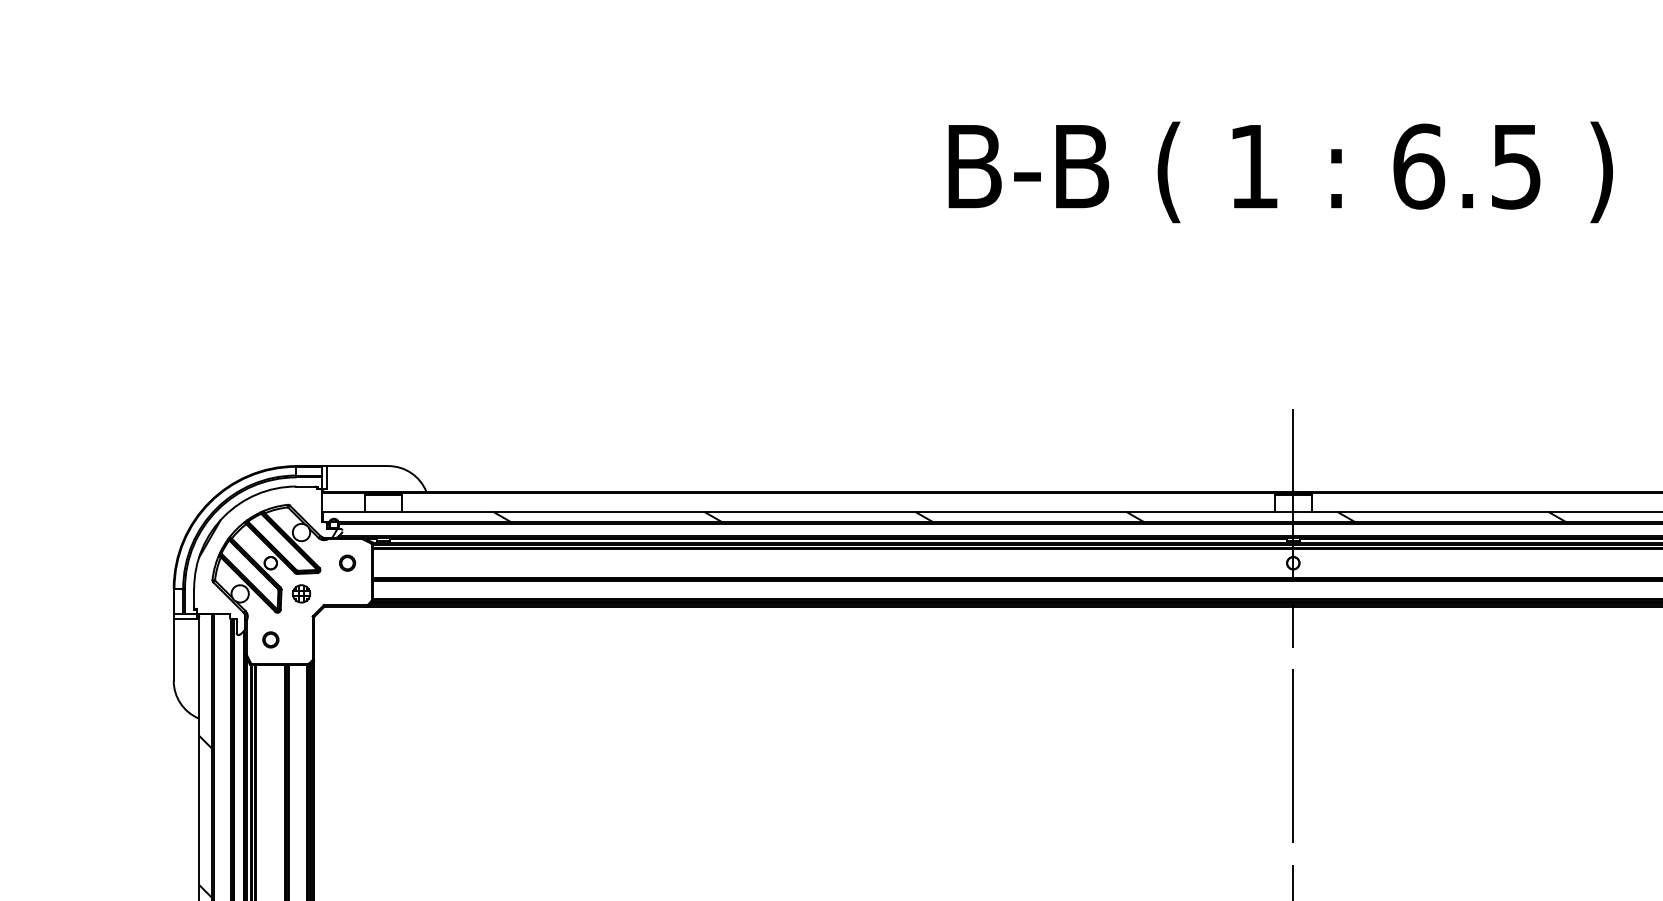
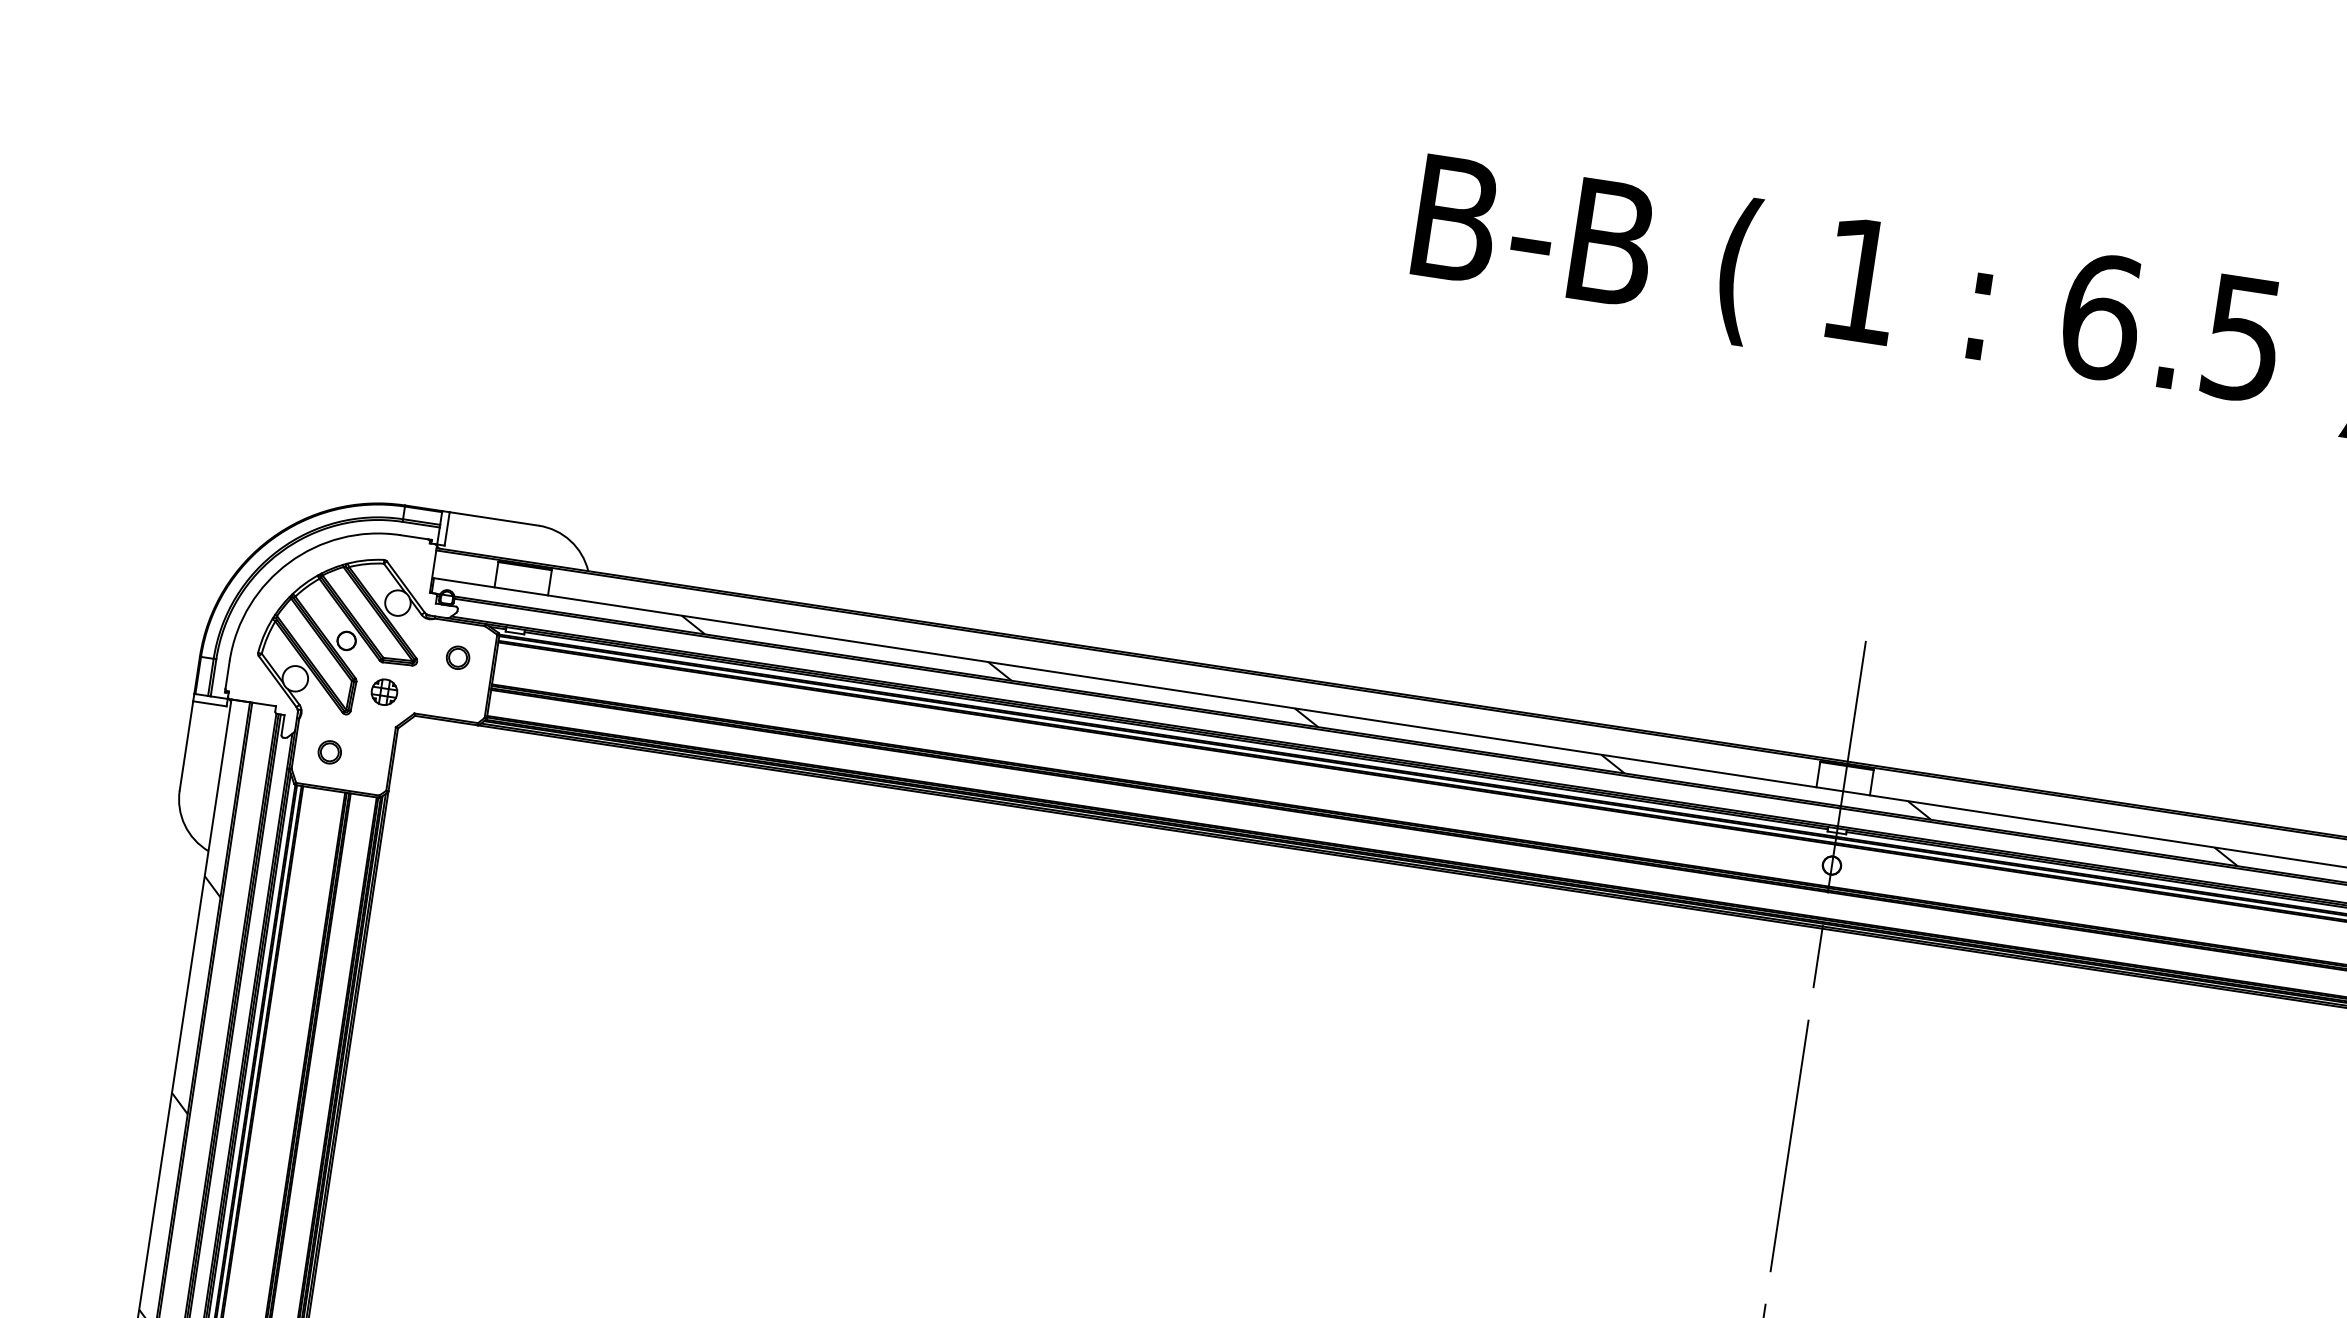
hatch: (267, 538) -> (347, 604), removed

